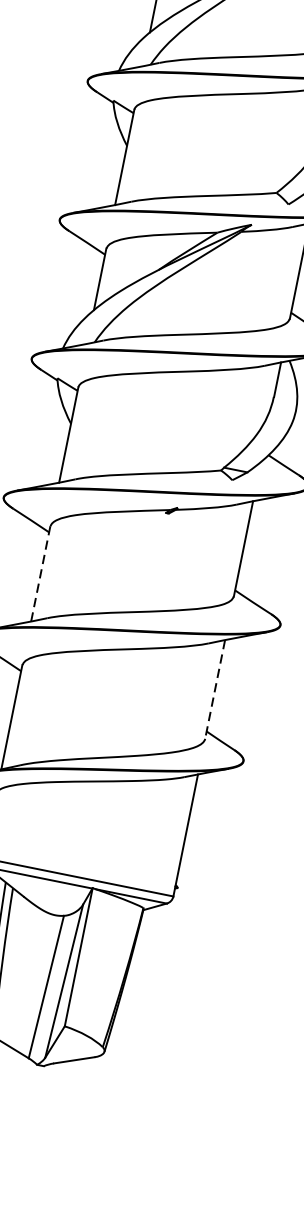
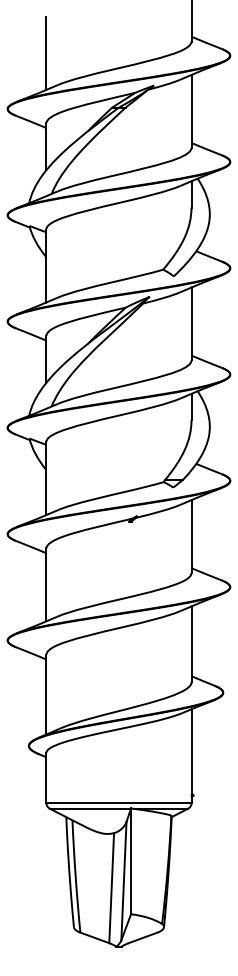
line: (41, 573) -> (46, 584), dashed -> solid
line: (214, 689) -> (191, 644), dashed -> solid

